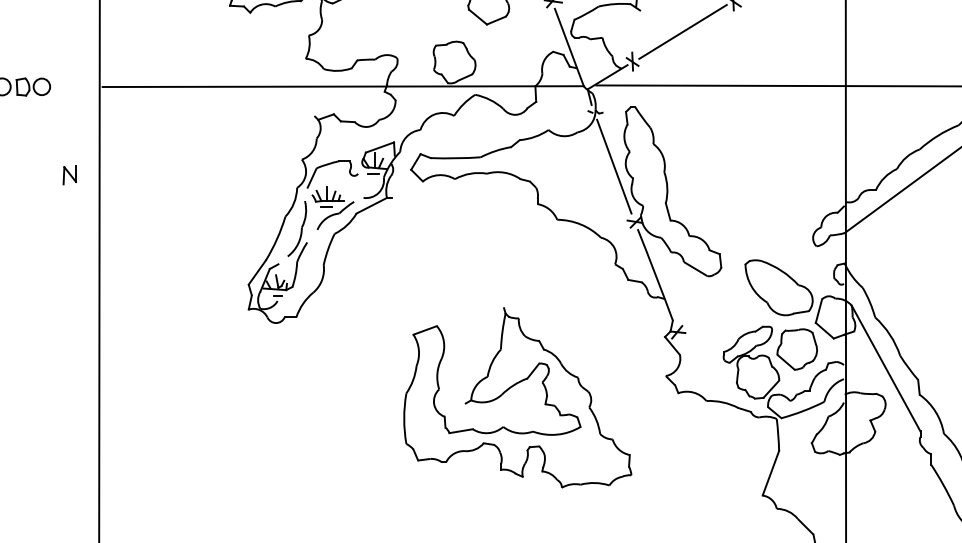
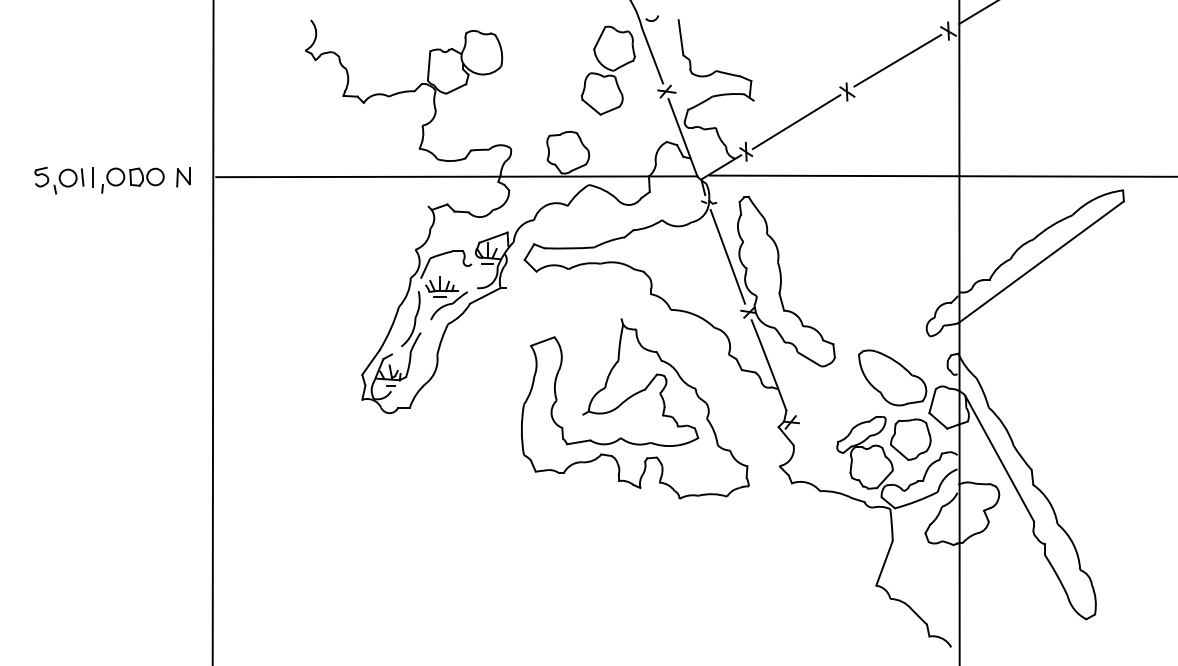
part: (69, 175) -> (183, 177), moved
part: (512, 387) -> (630, 398), moved

